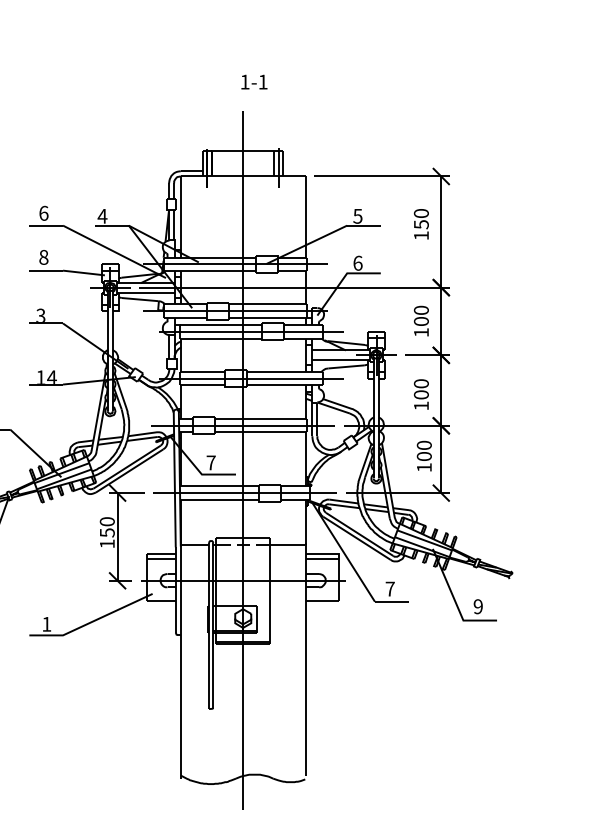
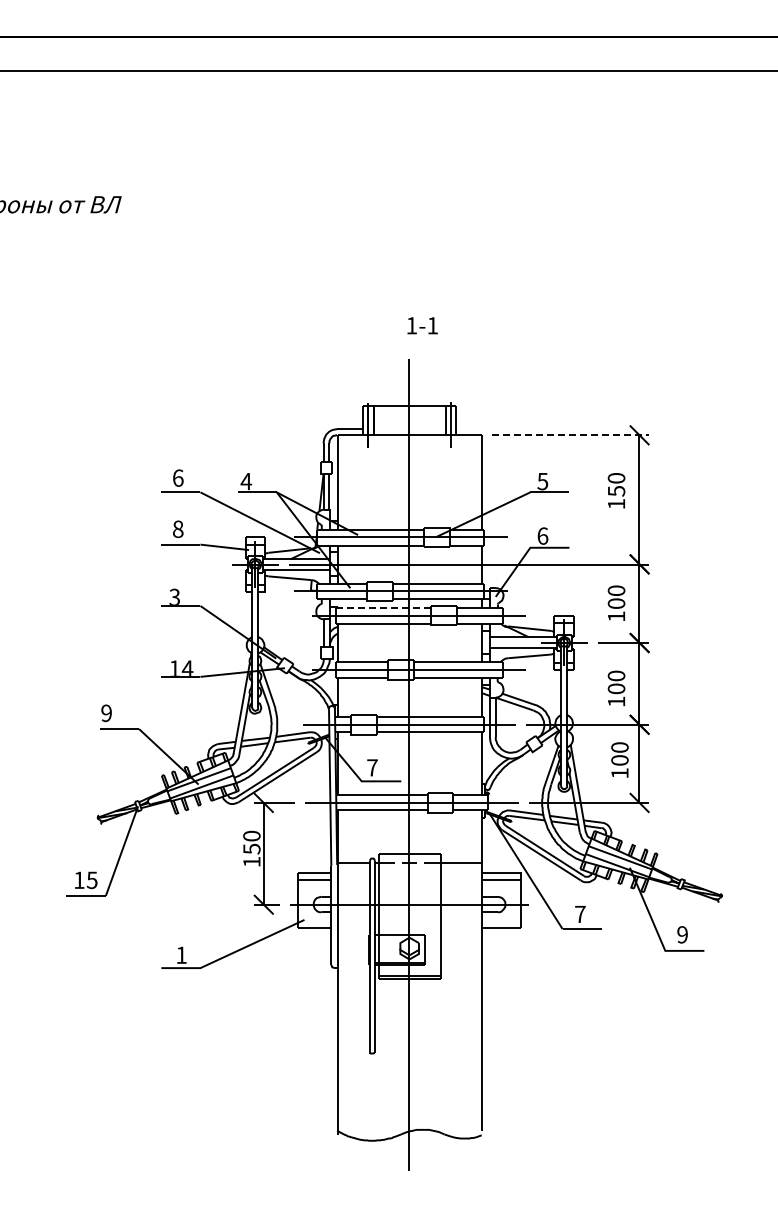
line: (381, 176) -> (570, 435), solid -> dashed
line: (220, 324) -> (383, 607), solid -> dashed

